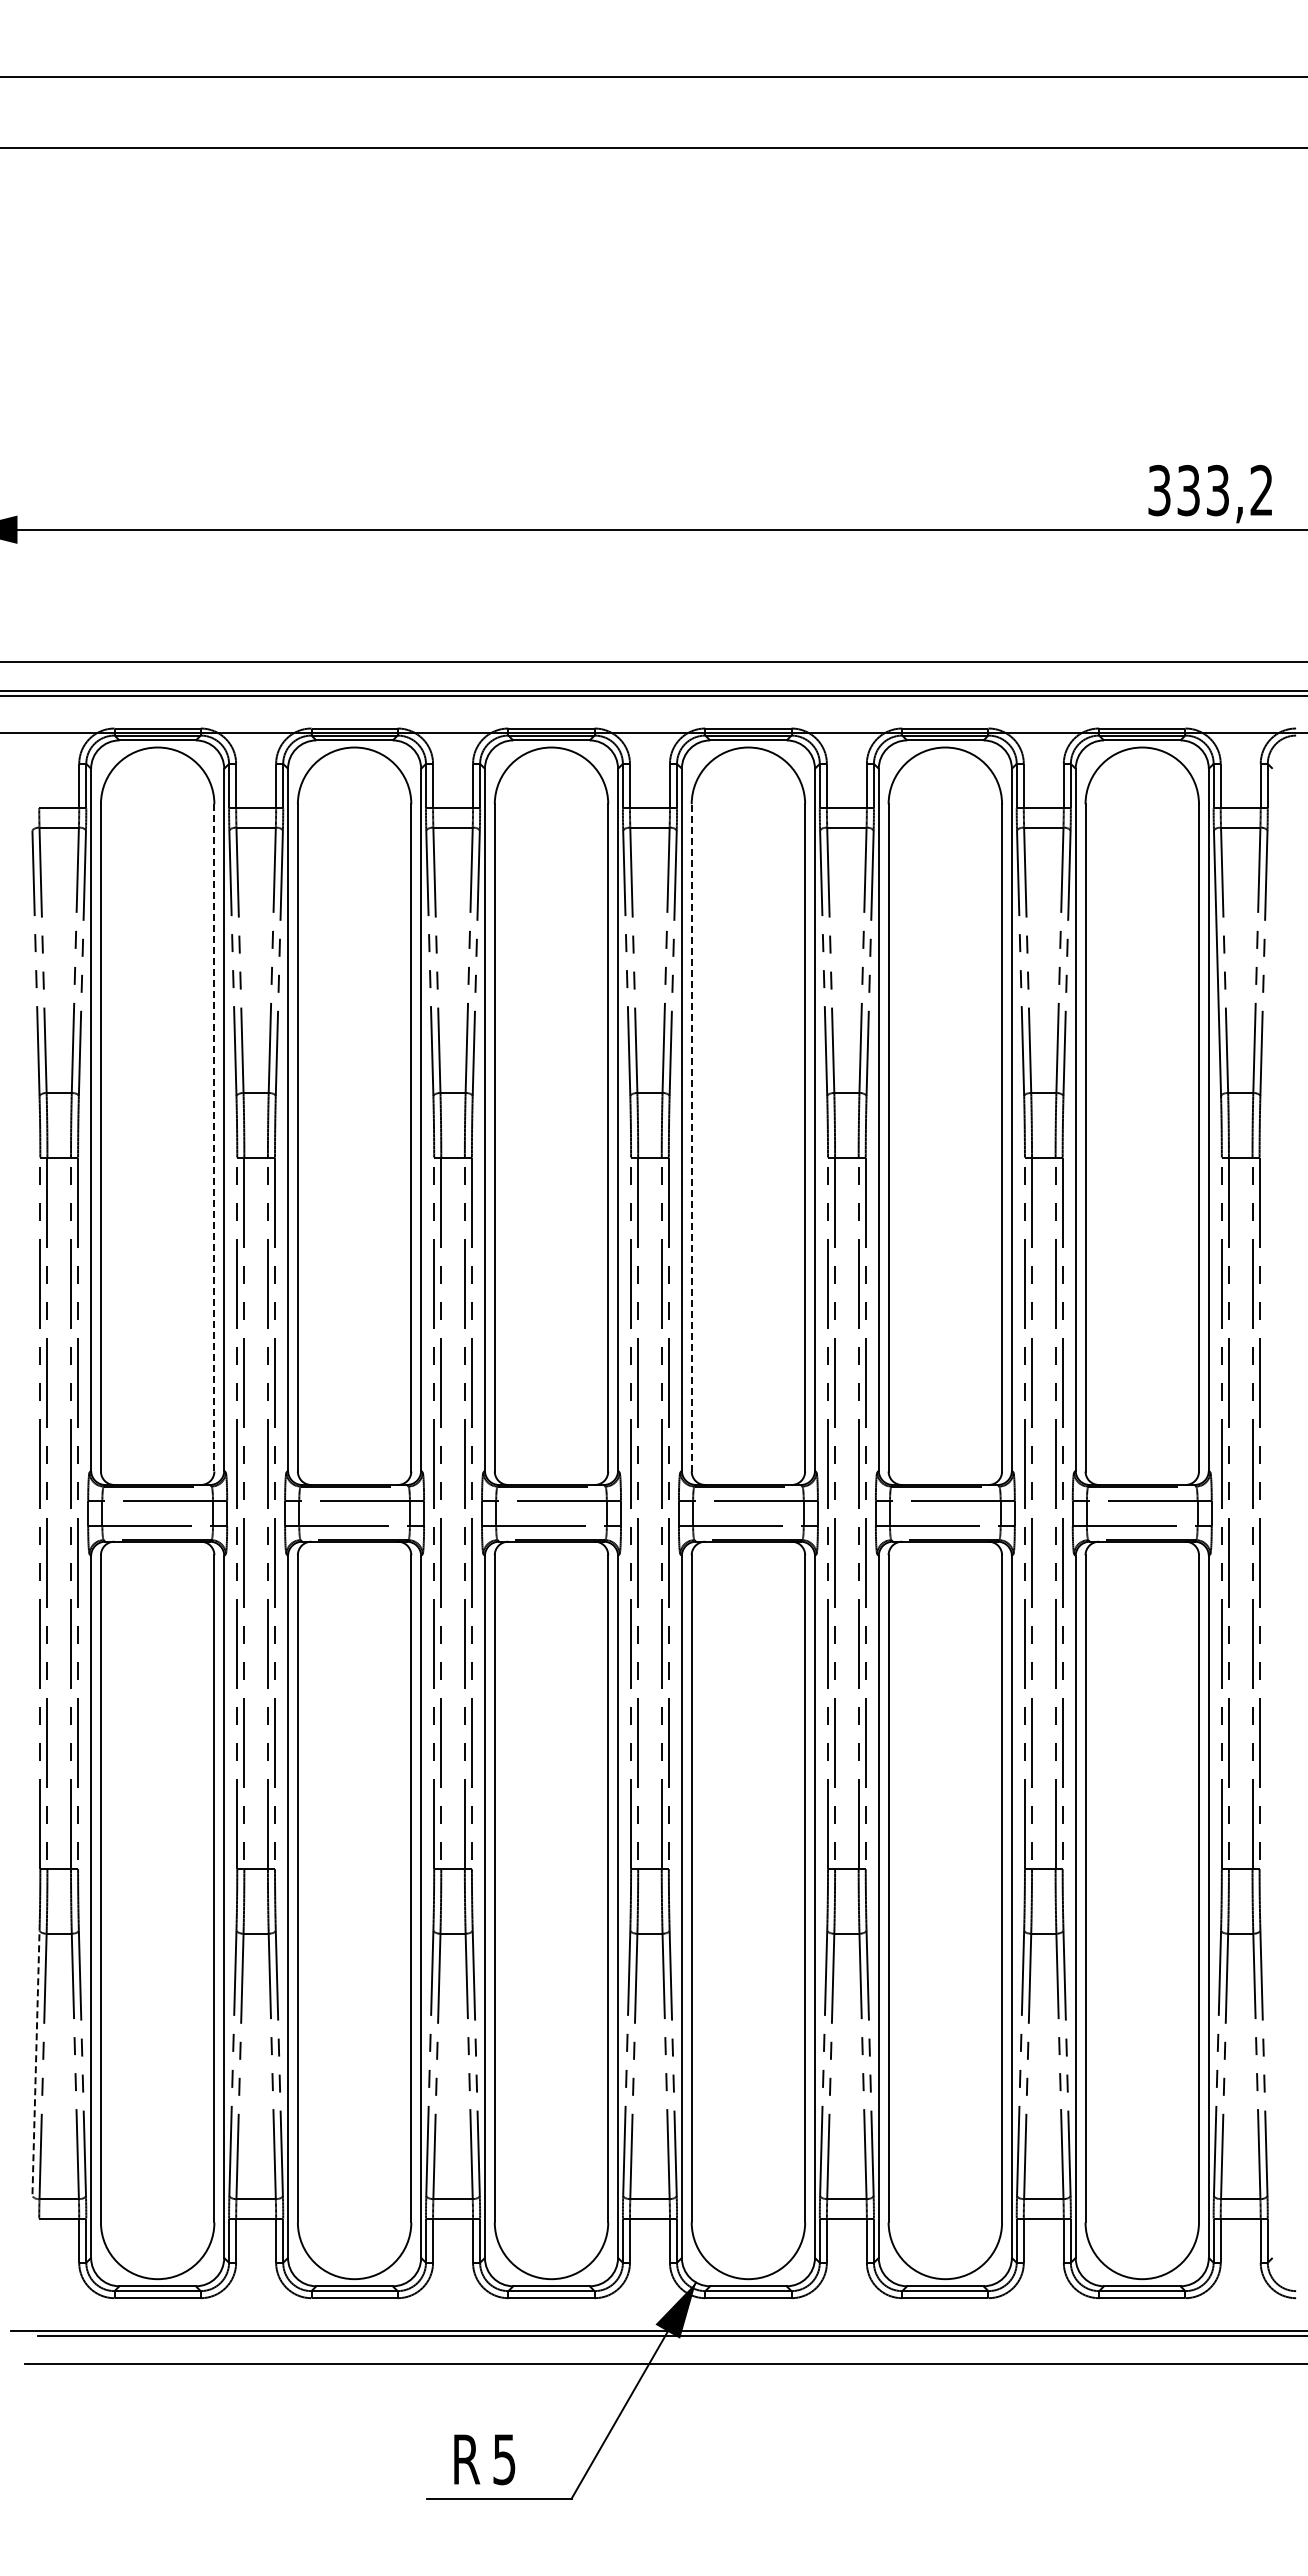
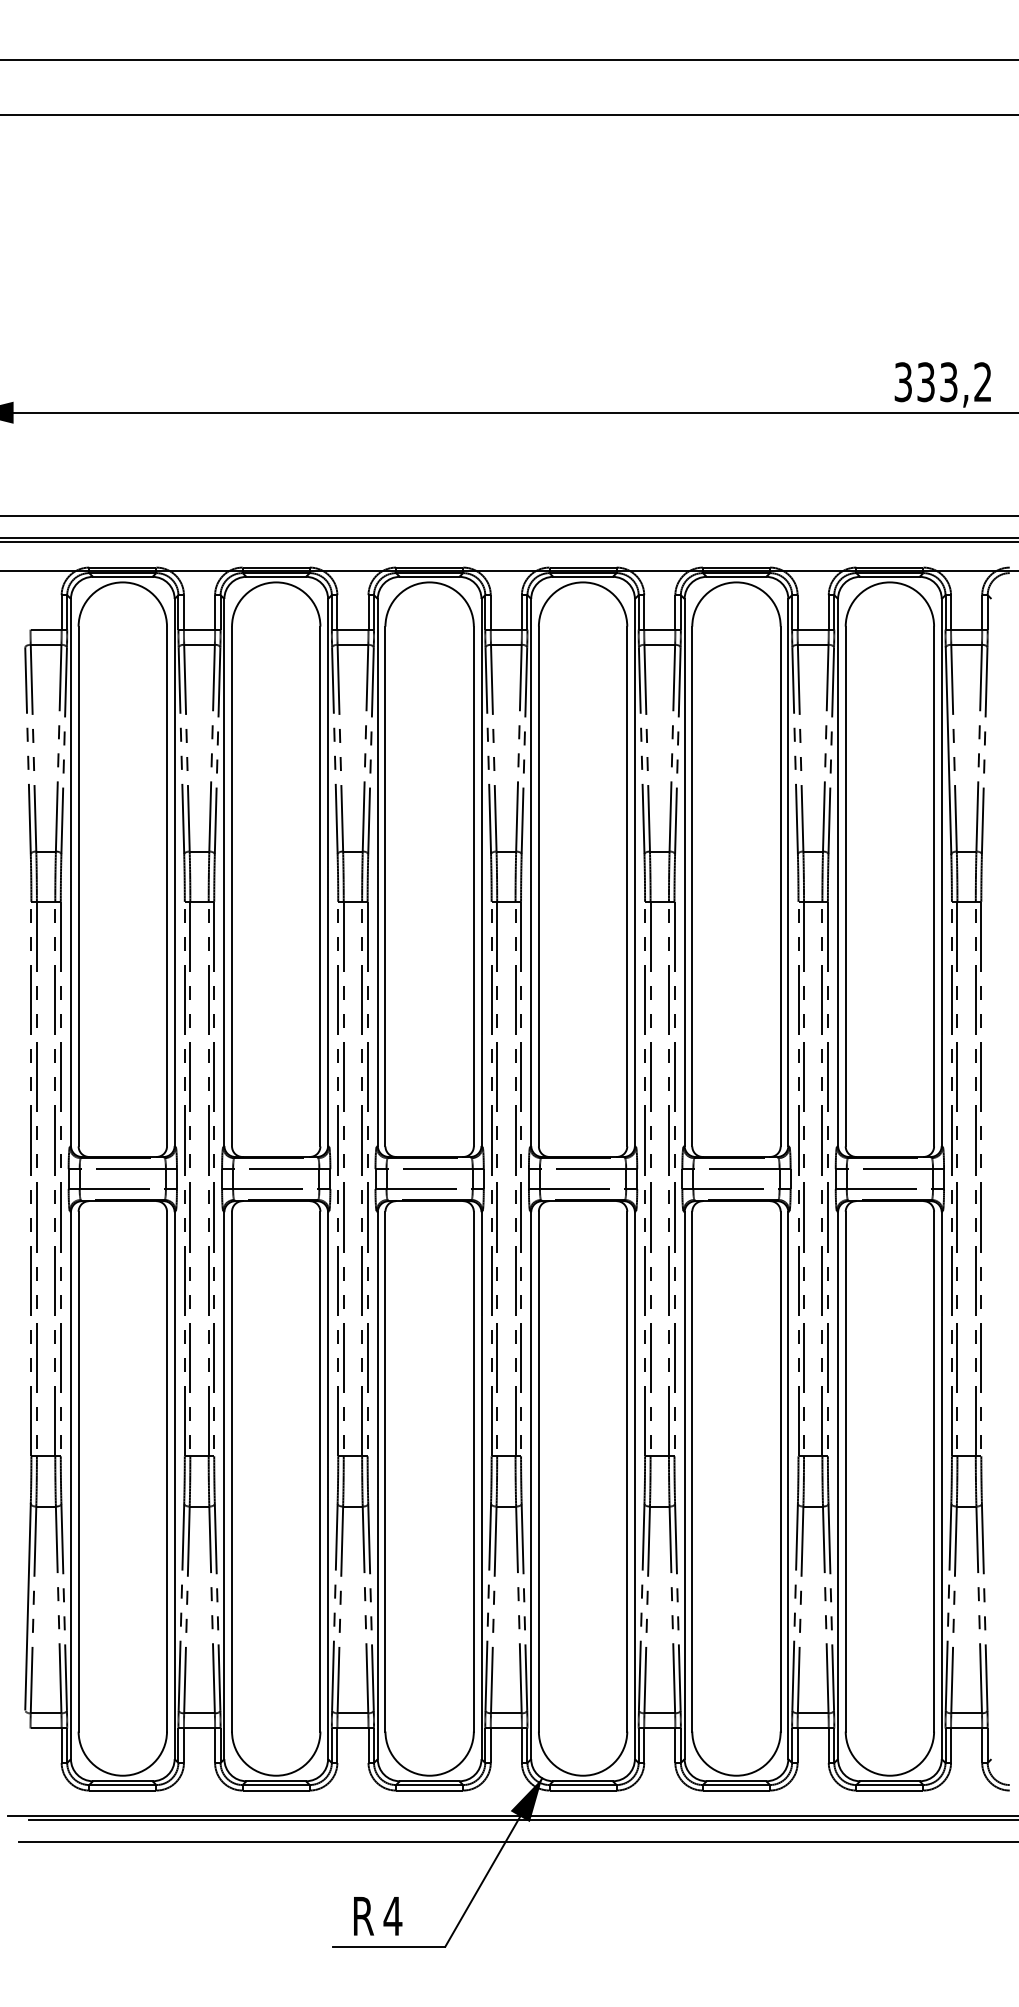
line: (214, 1137) -> (167, 886), dashed -> solid
line: (691, 1137) -> (538, 886), dashed -> solid
line: (36, 2062) -> (28, 1606), dashed -> solid
text: (504, 2459) -> (393, 1916), 5 -> 4

